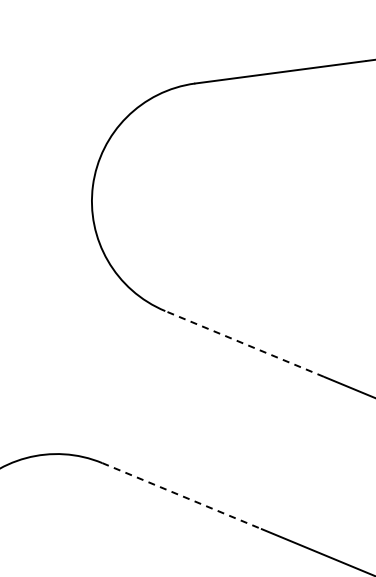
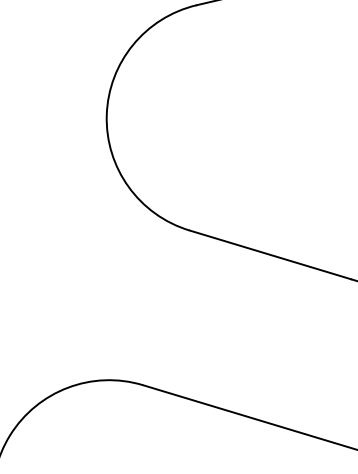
line: (244, 343) -> (270, 254), dashed -> solid
line: (181, 495) -> (223, 409), dashed -> solid

